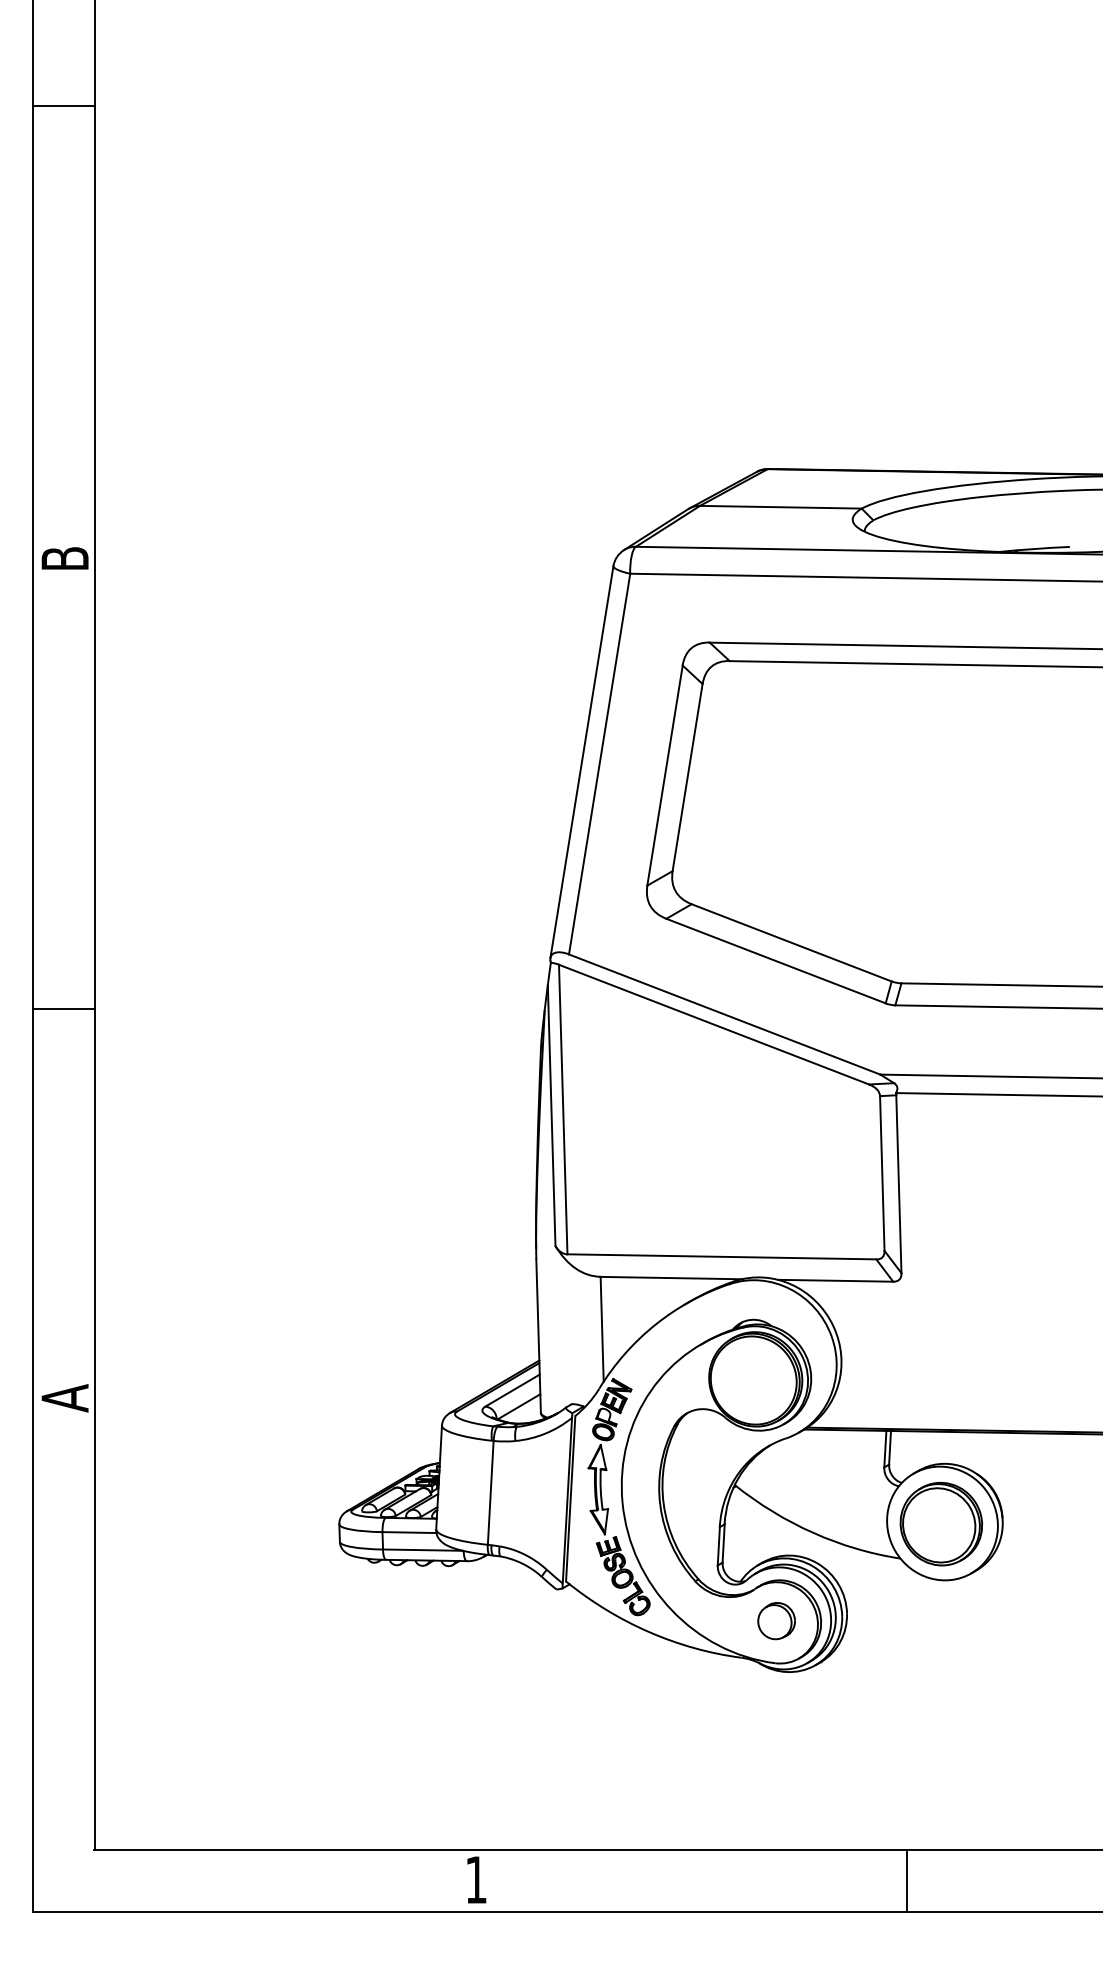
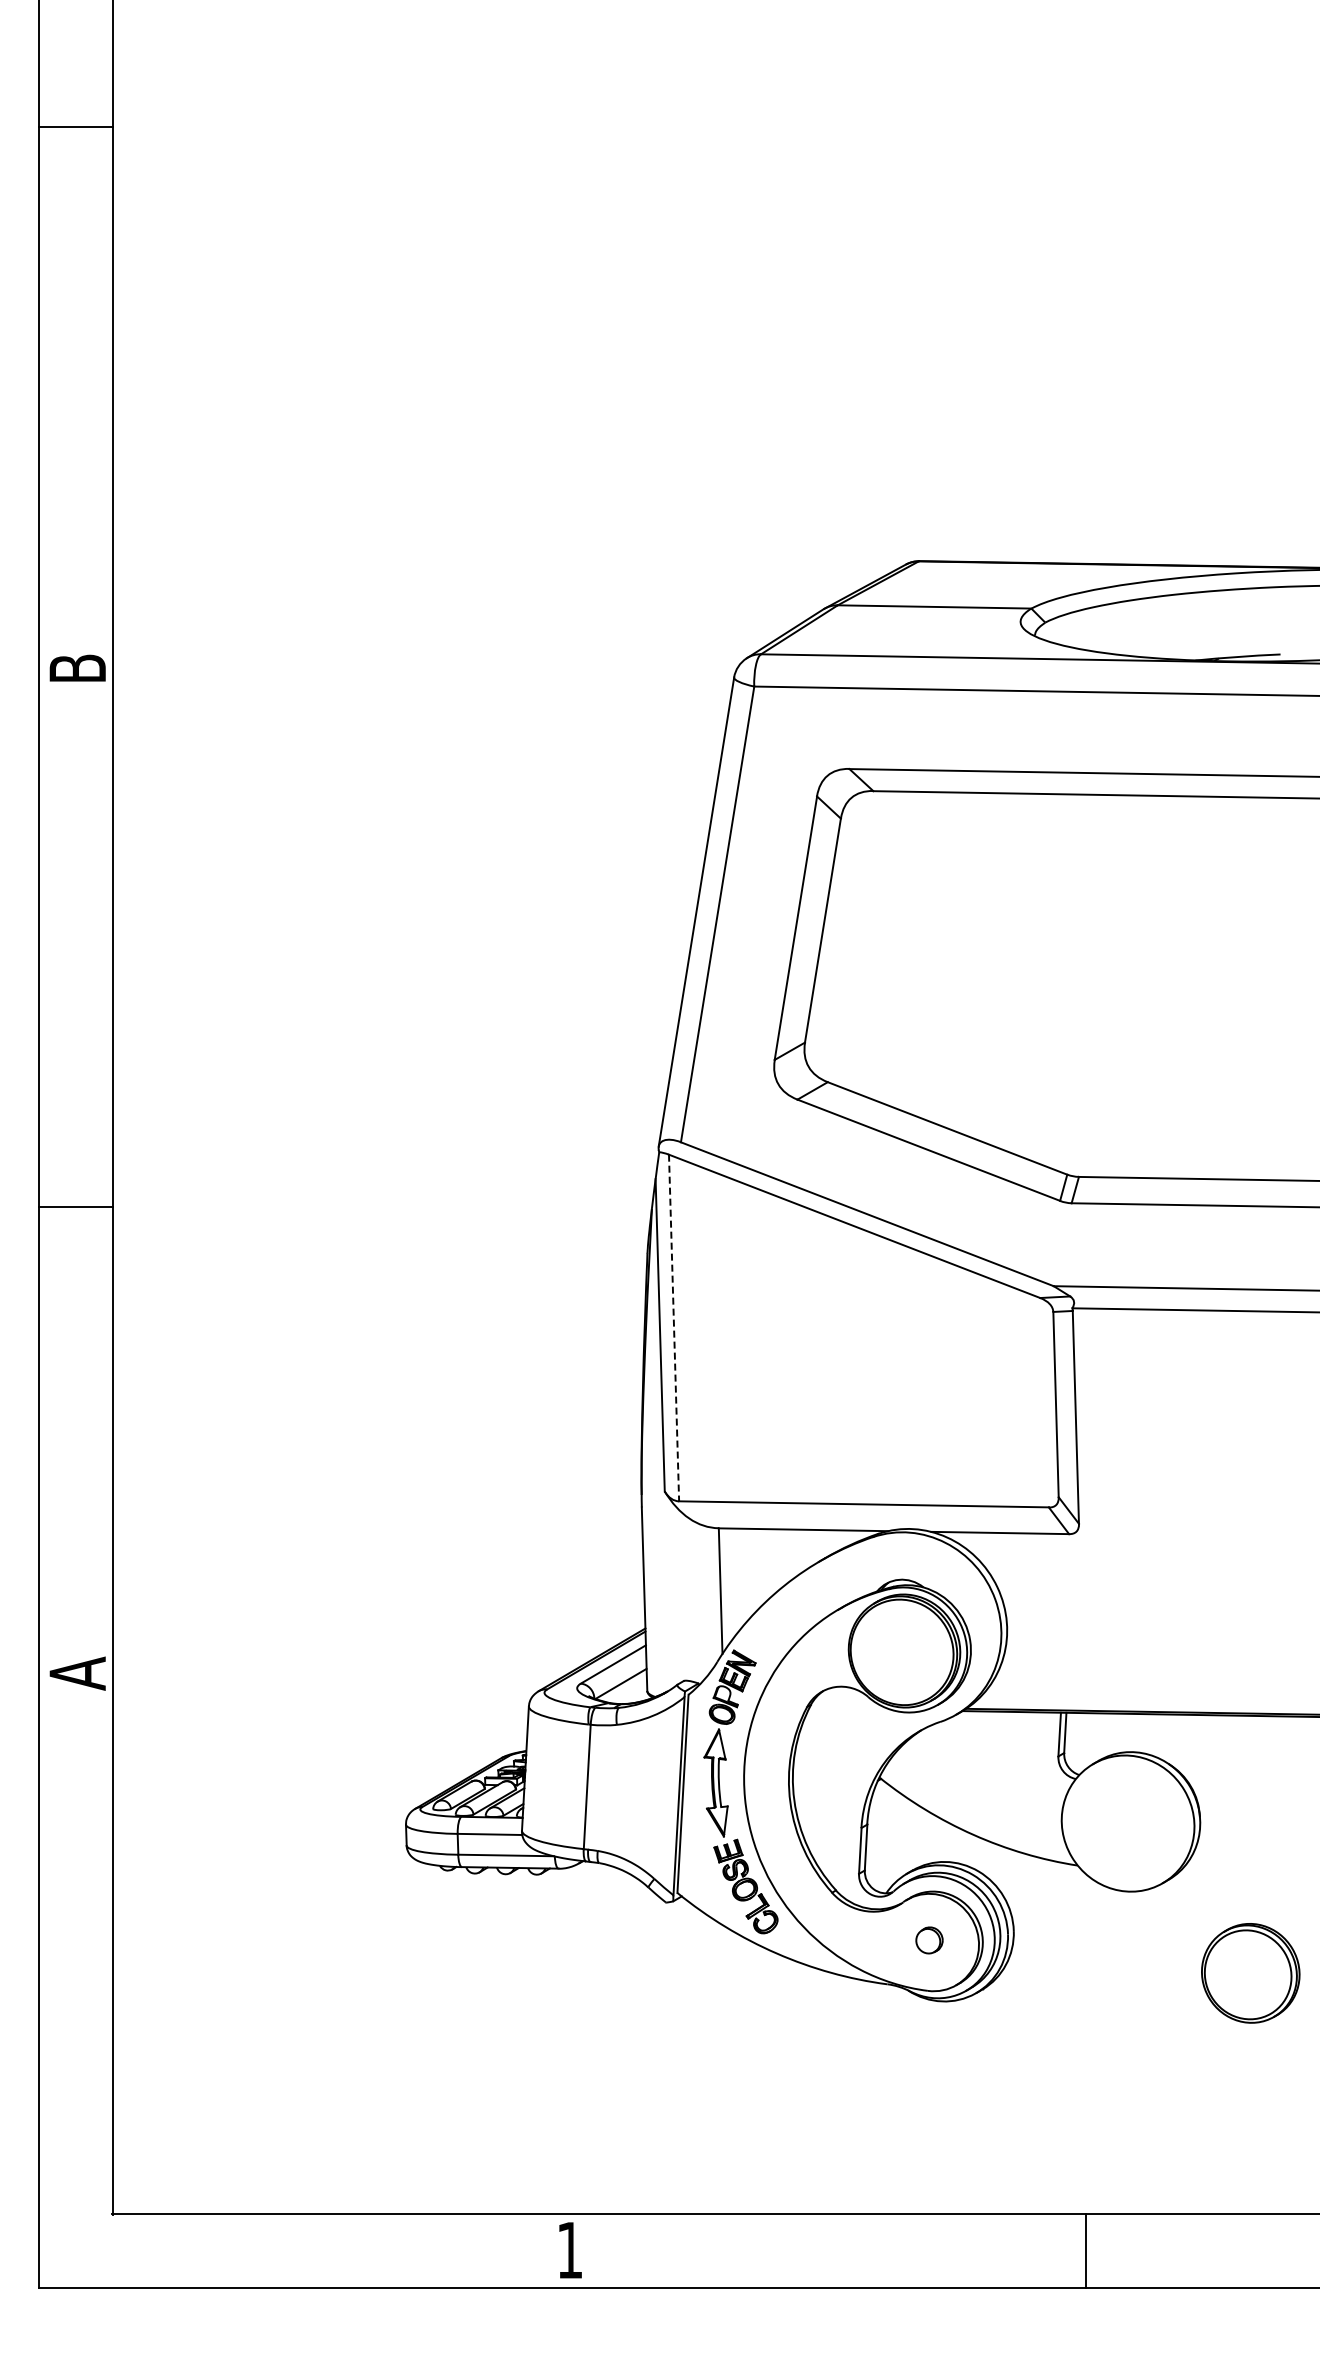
line: (563, 1109) -> (674, 1328), solid -> dashed
part: (941, 1524) -> (1250, 1973), moved
part: (776, 1621) -> (929, 1940), size x0.6

